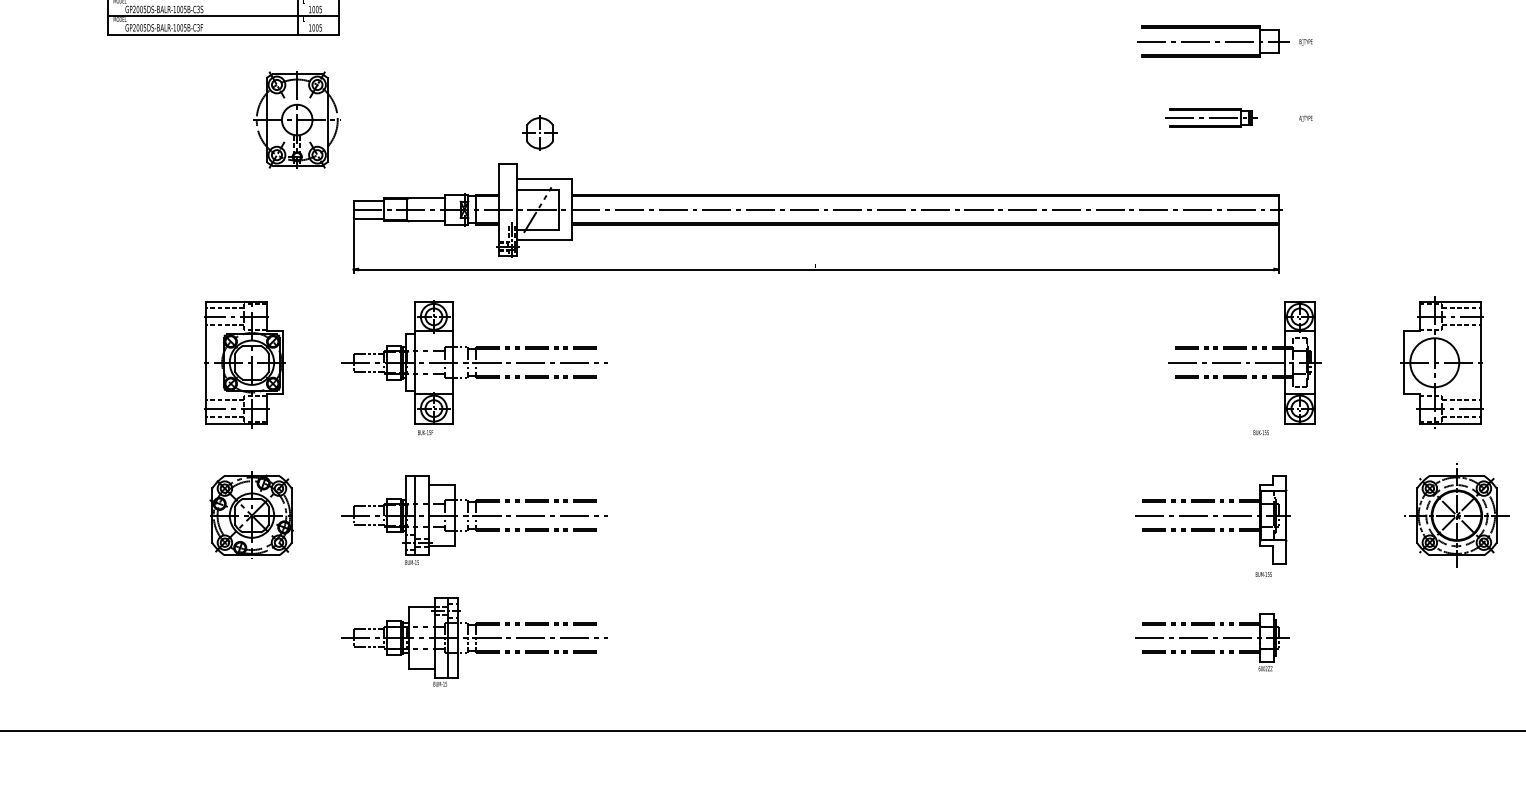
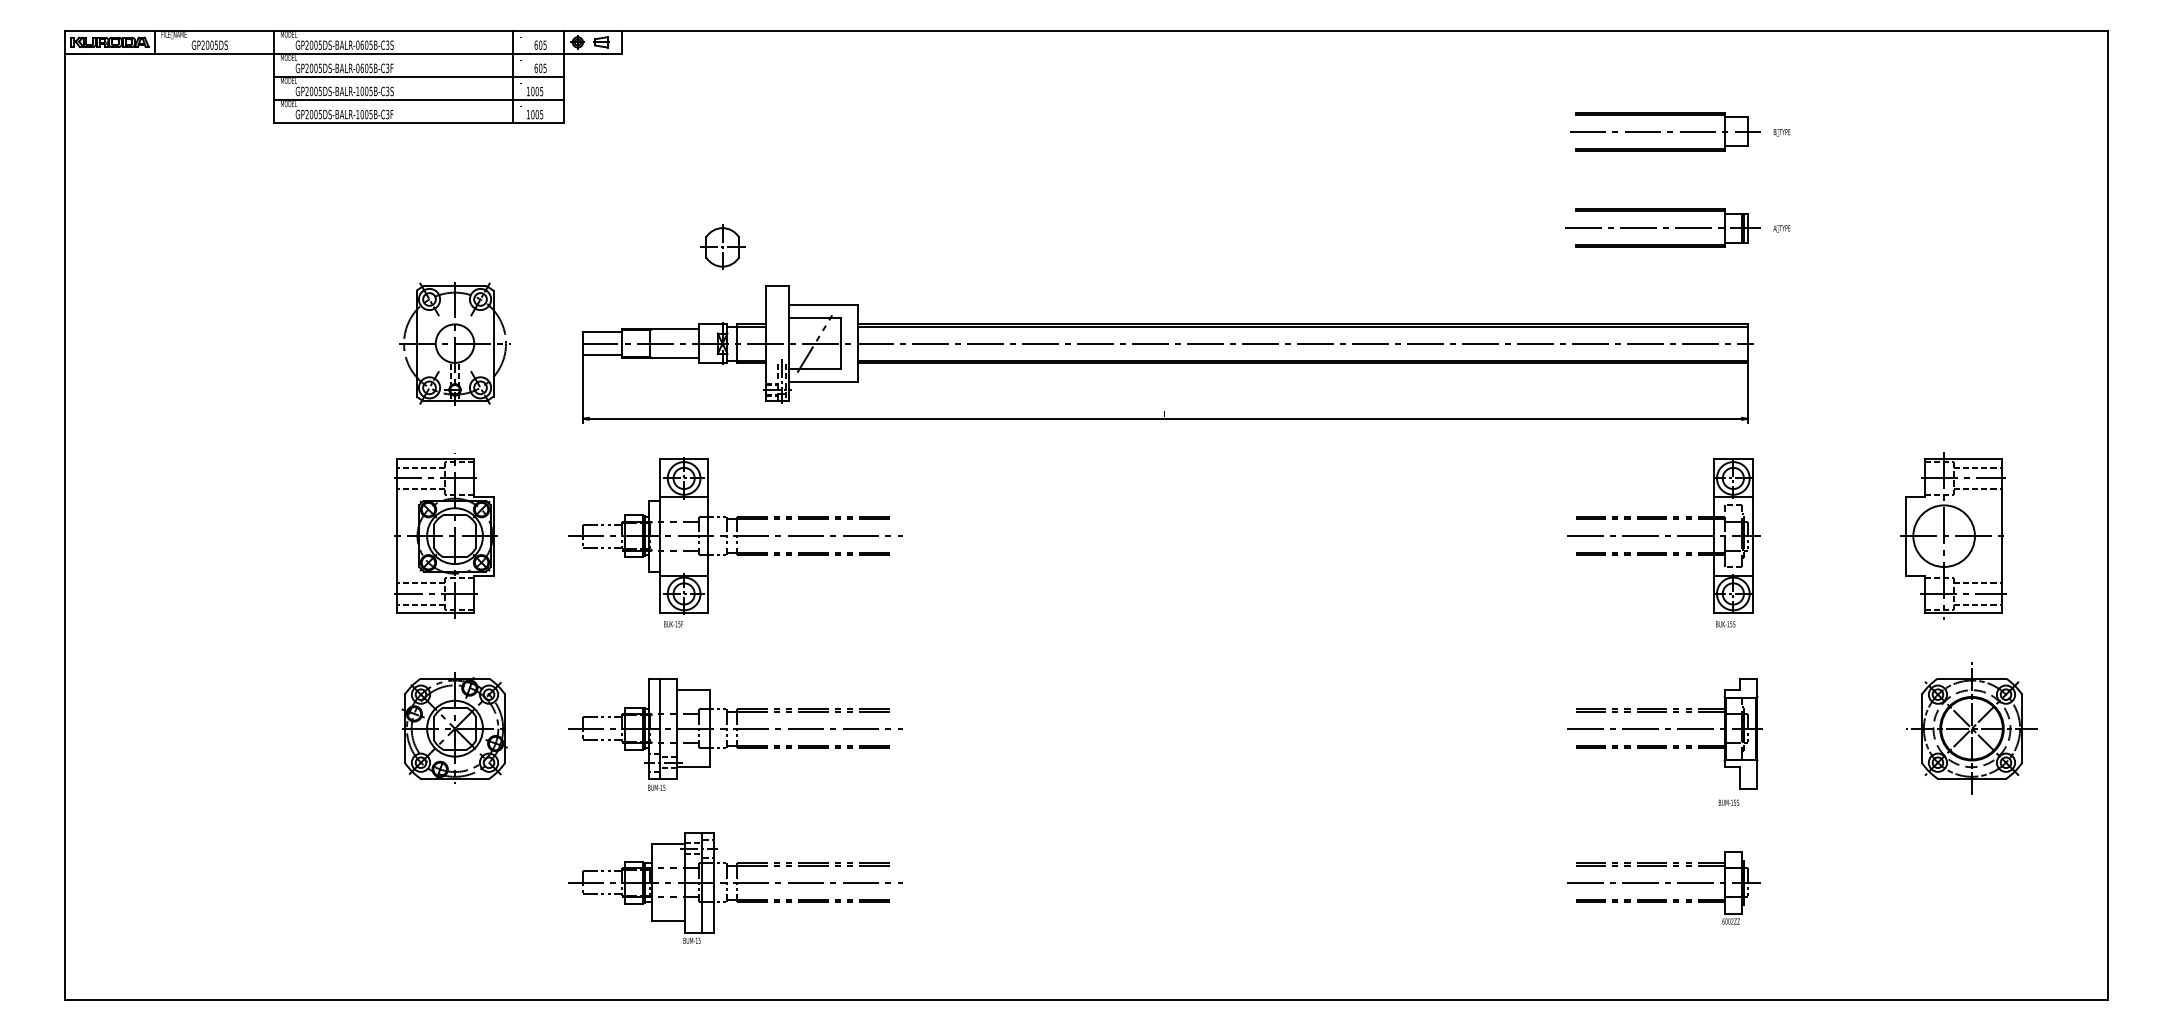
part: (1211, 117) -> (1662, 227), size x1.67
part: (296, 119) -> (454, 343), moved
part: (539, 132) -> (722, 246), moved
part: (1244, 362) -> (1663, 535), moved

